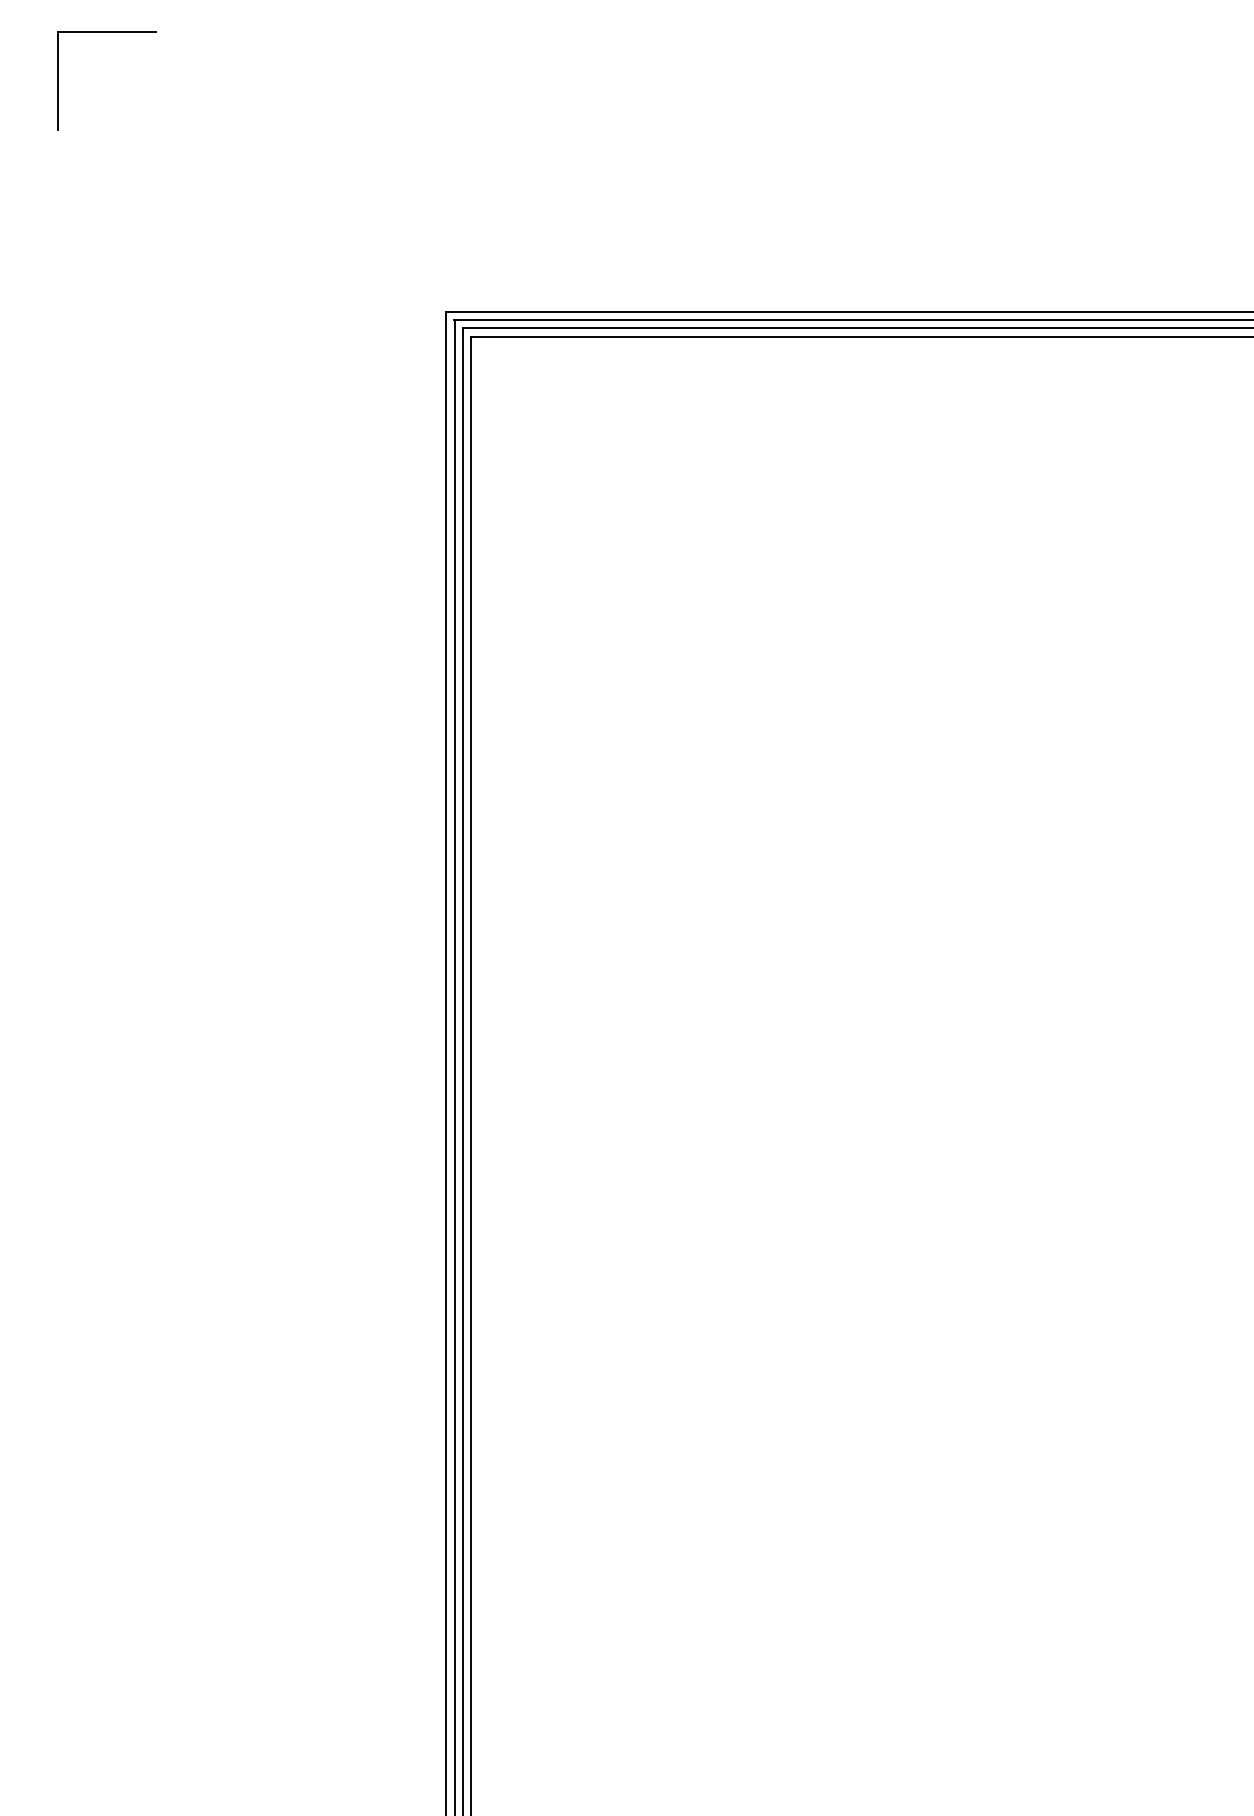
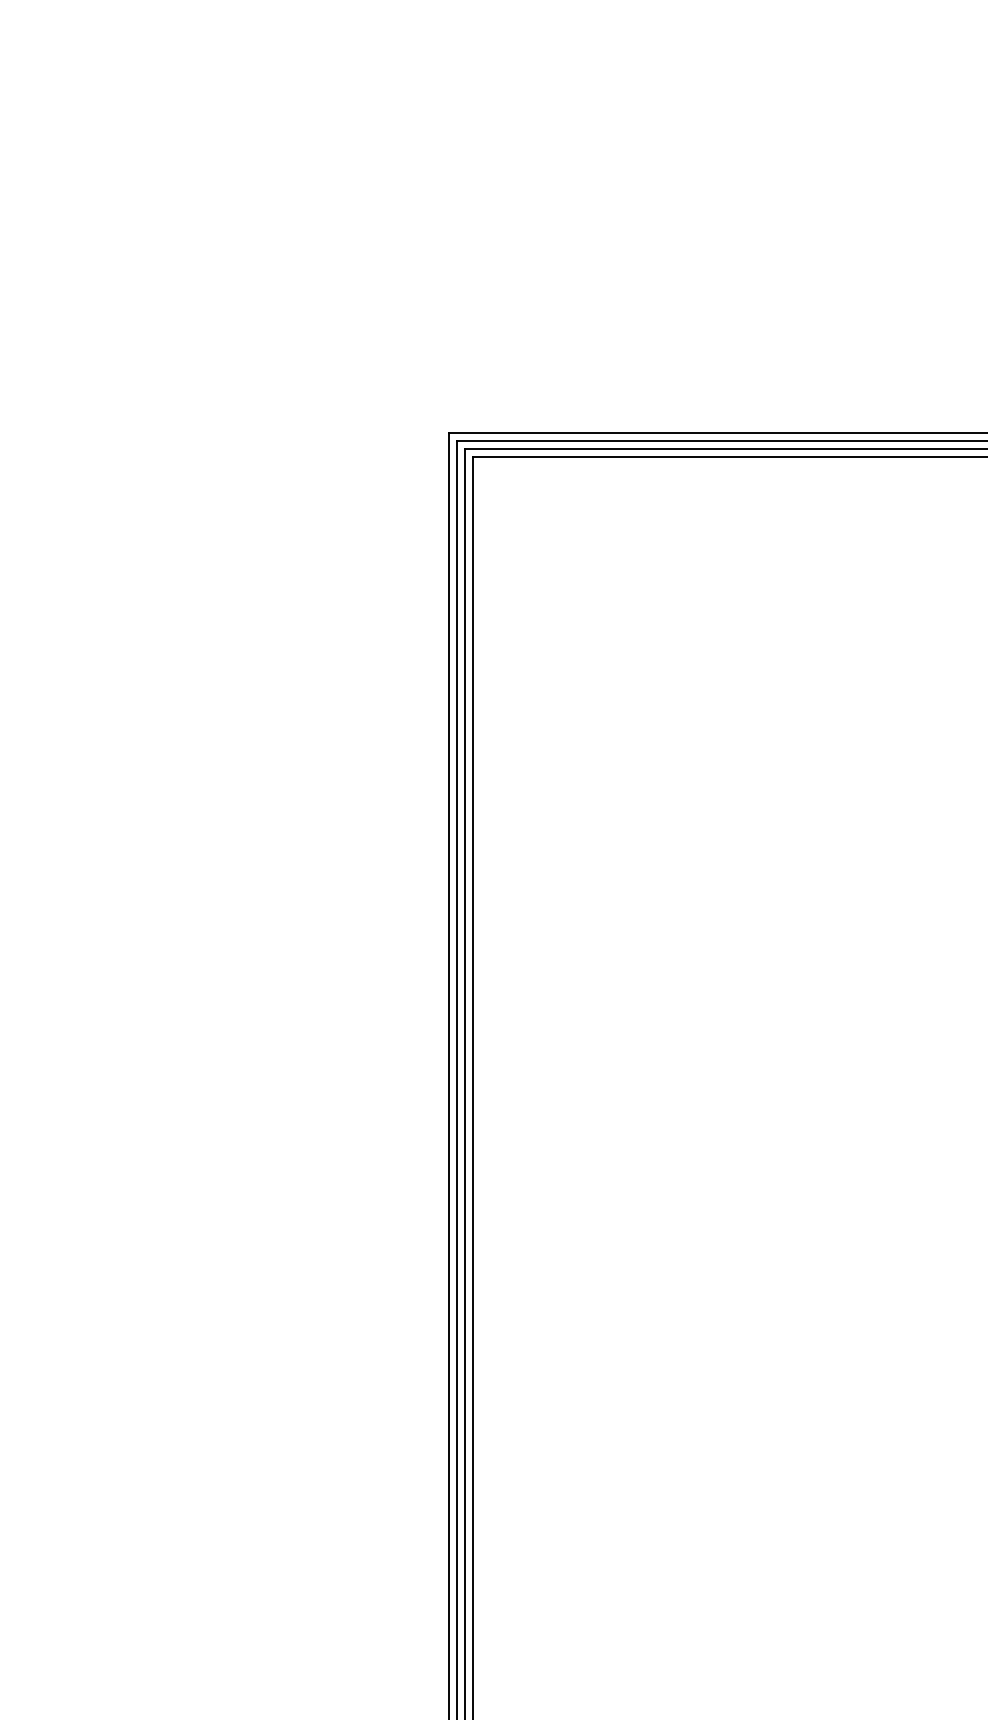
part: (106, 32) -> (103, 148), removed

